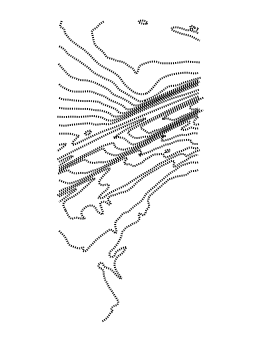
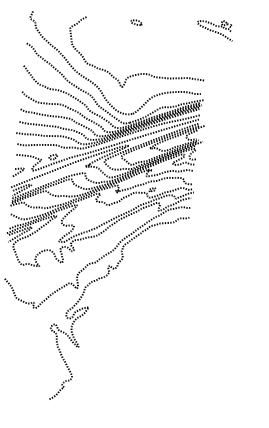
part: (184, 33) -> (213, 30), moved

